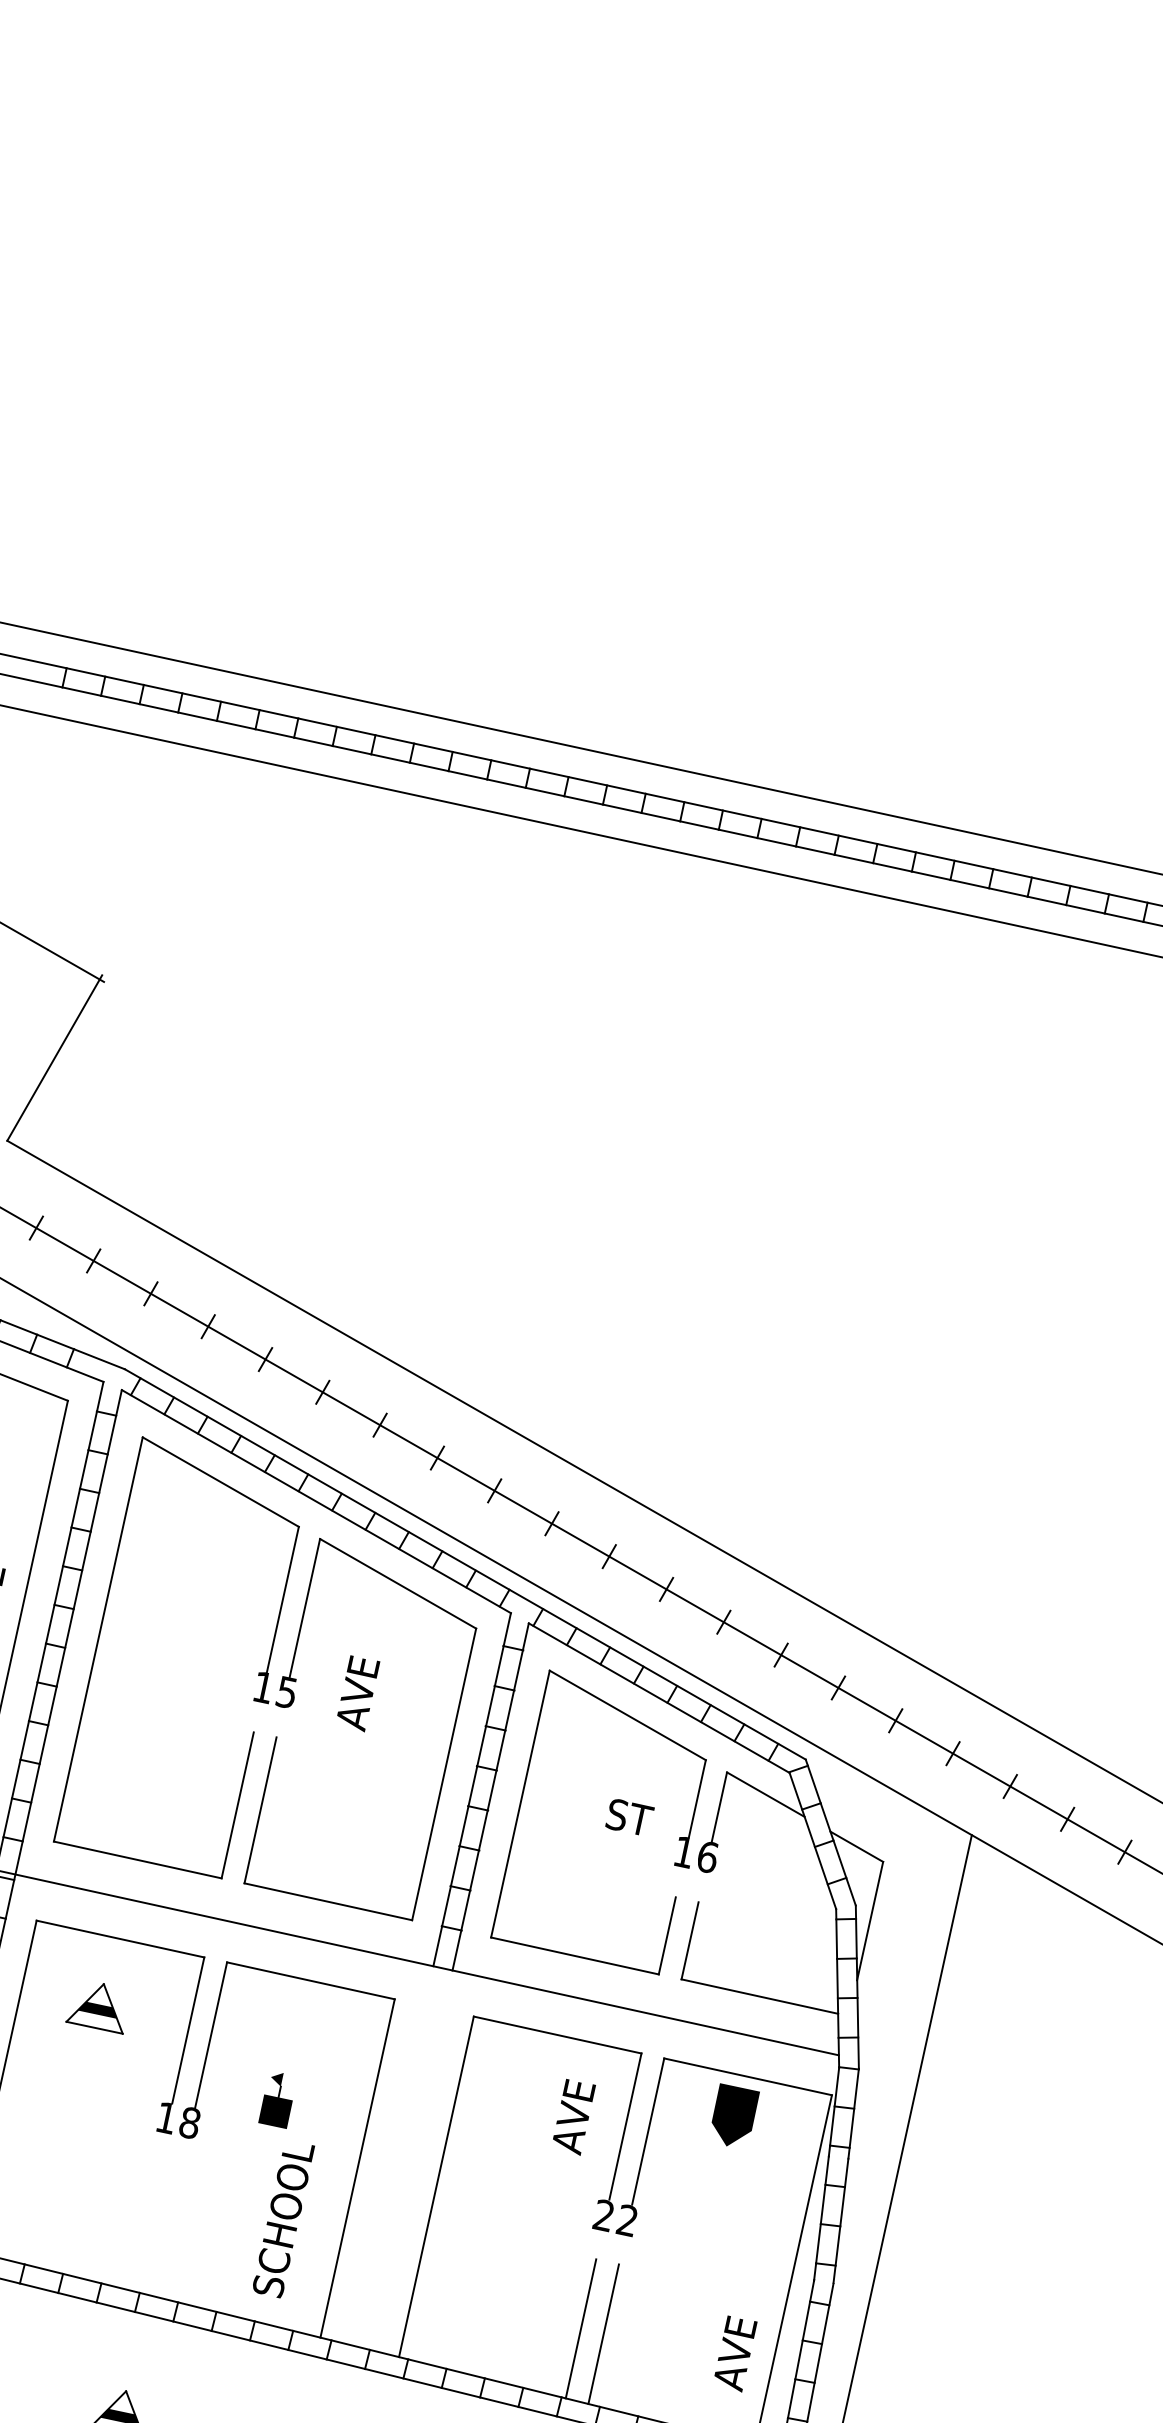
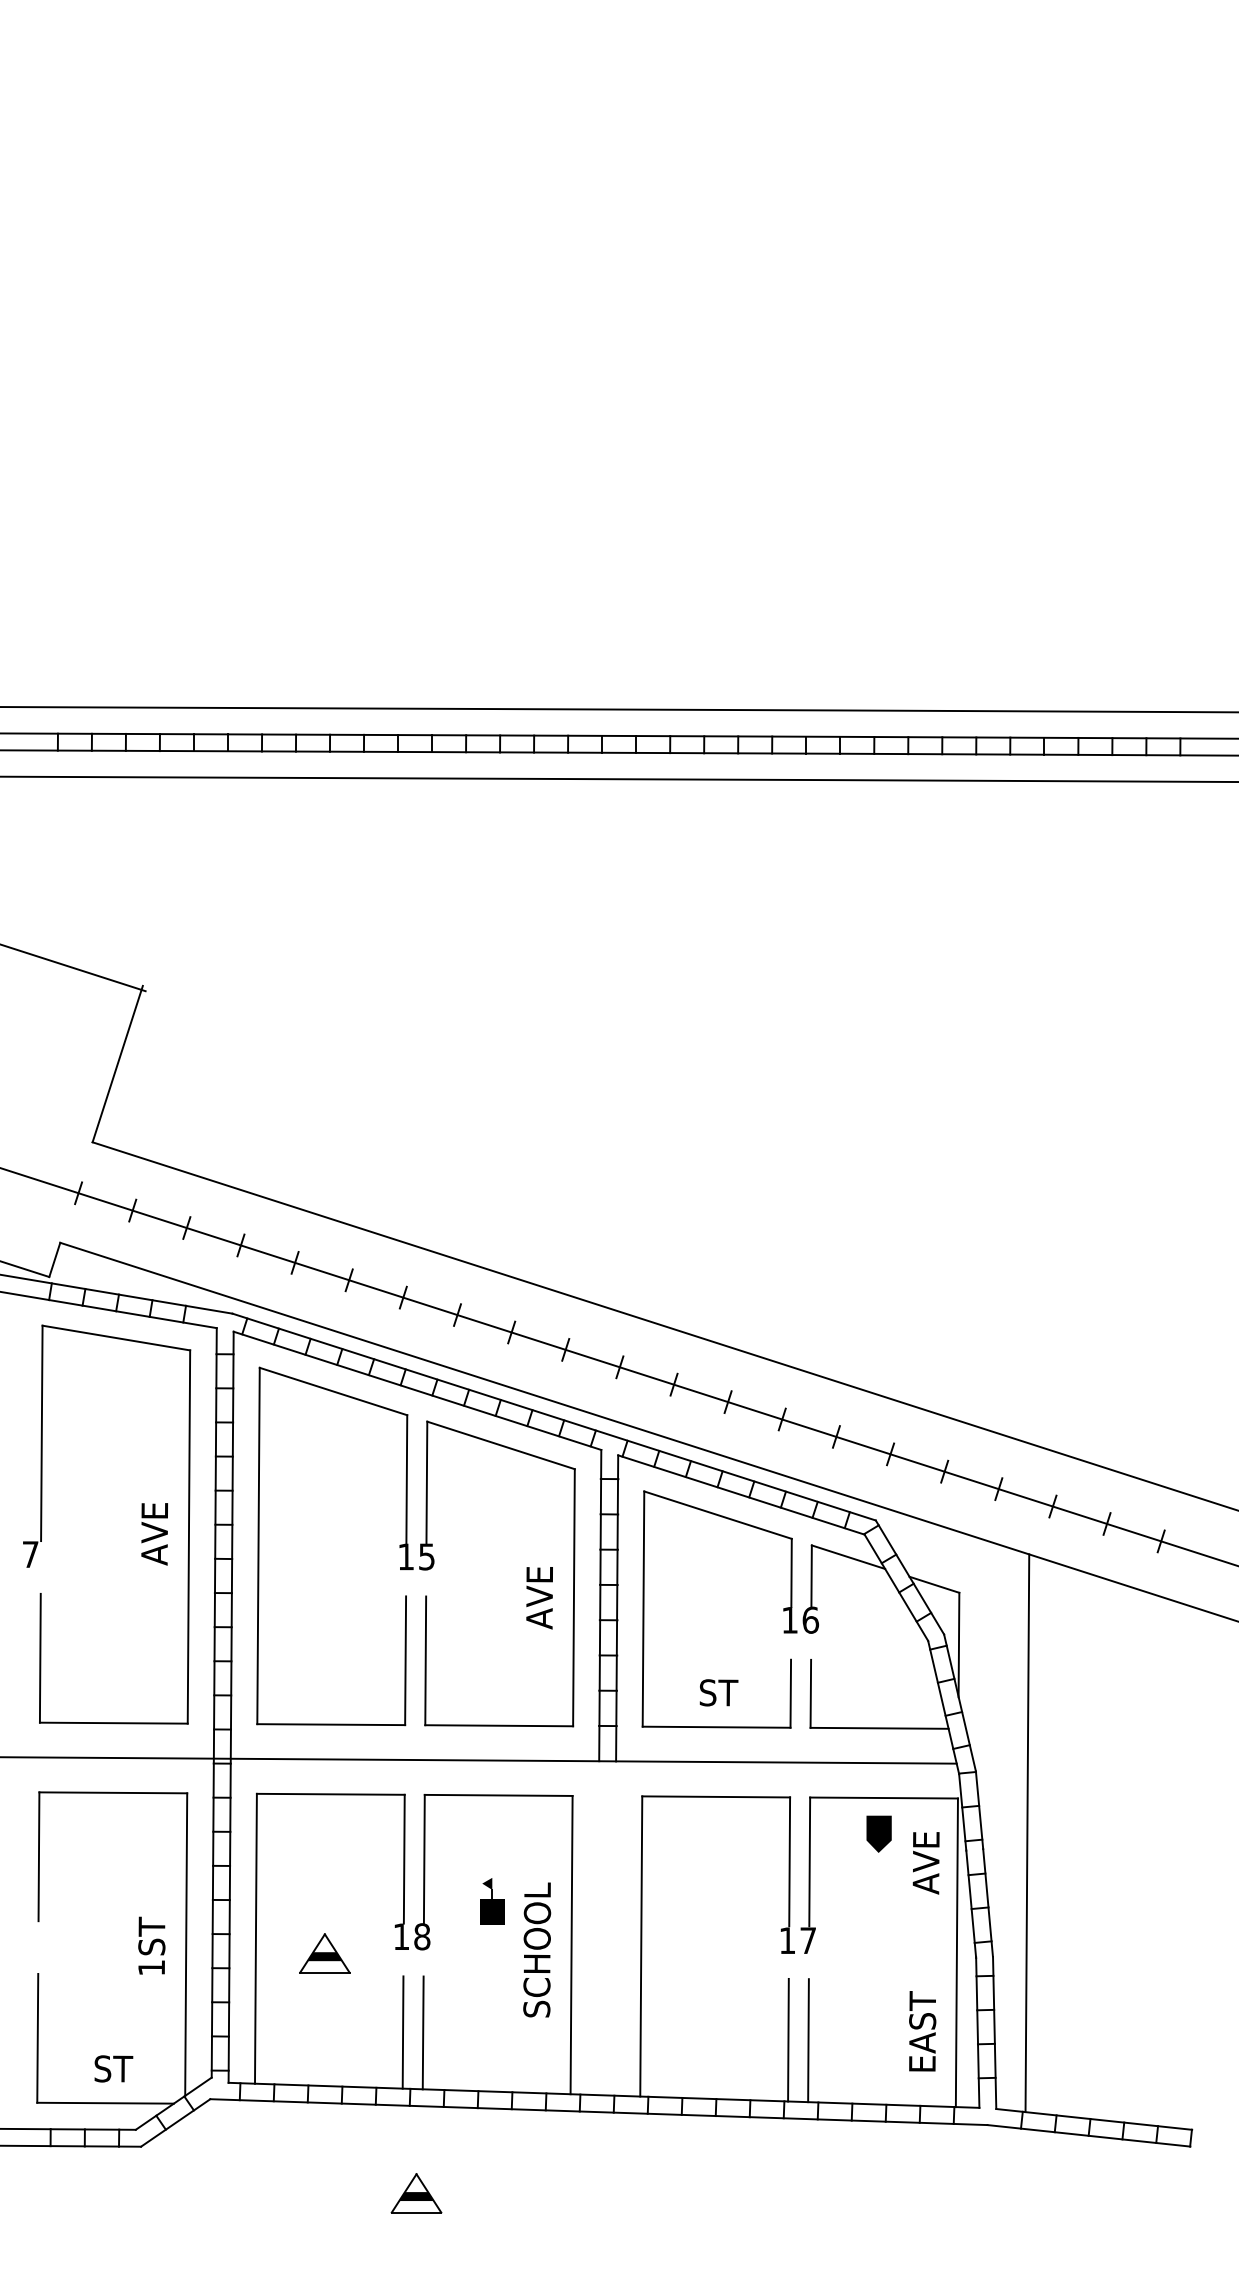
text: (357, 1693) -> (539, 1598), moved
text: (629, 1817) -> (718, 1692), moved
part: (98, 2005) -> (324, 1953), moved
part: (733, 2115) -> (878, 1833), size x0.71
text: (572, 2117) -> (925, 1863), moved
text: (615, 2217) -> (797, 1940), 22 -> 17
text: (283, 2218) -> (537, 1949), moved
line: (144, 2226) -> (402, 2032), added
line: (167, 2231) -> (422, 2032), added
text: (735, 2351) -> (922, 2031), AVE -> EAST

